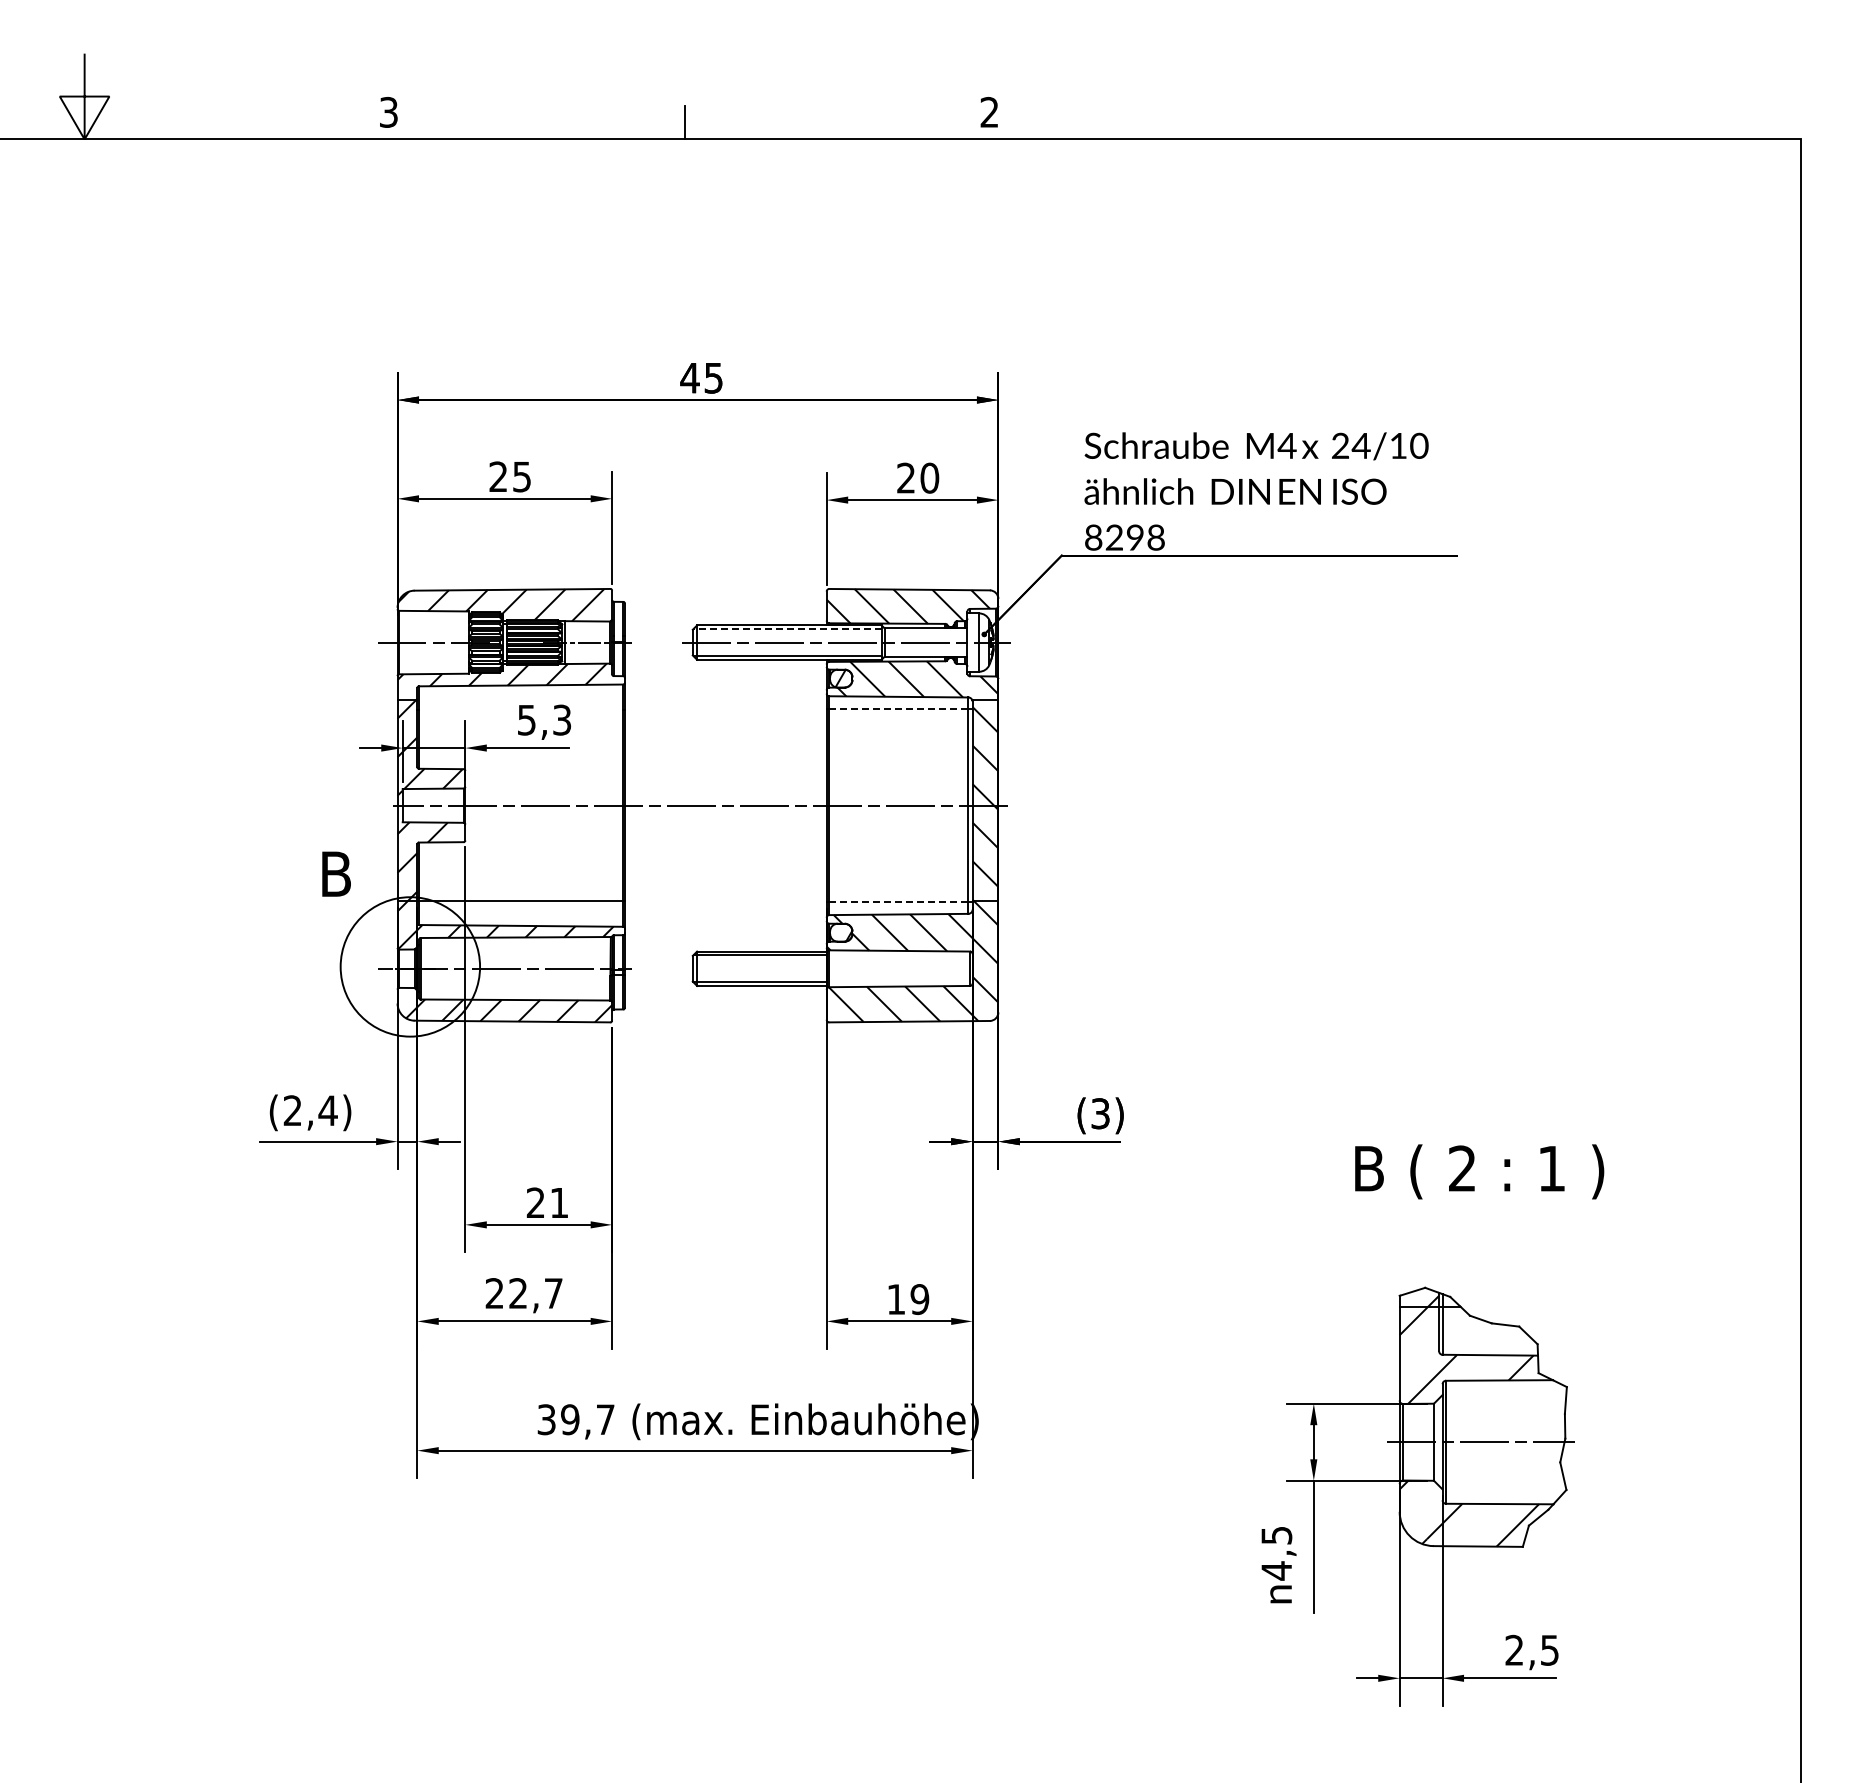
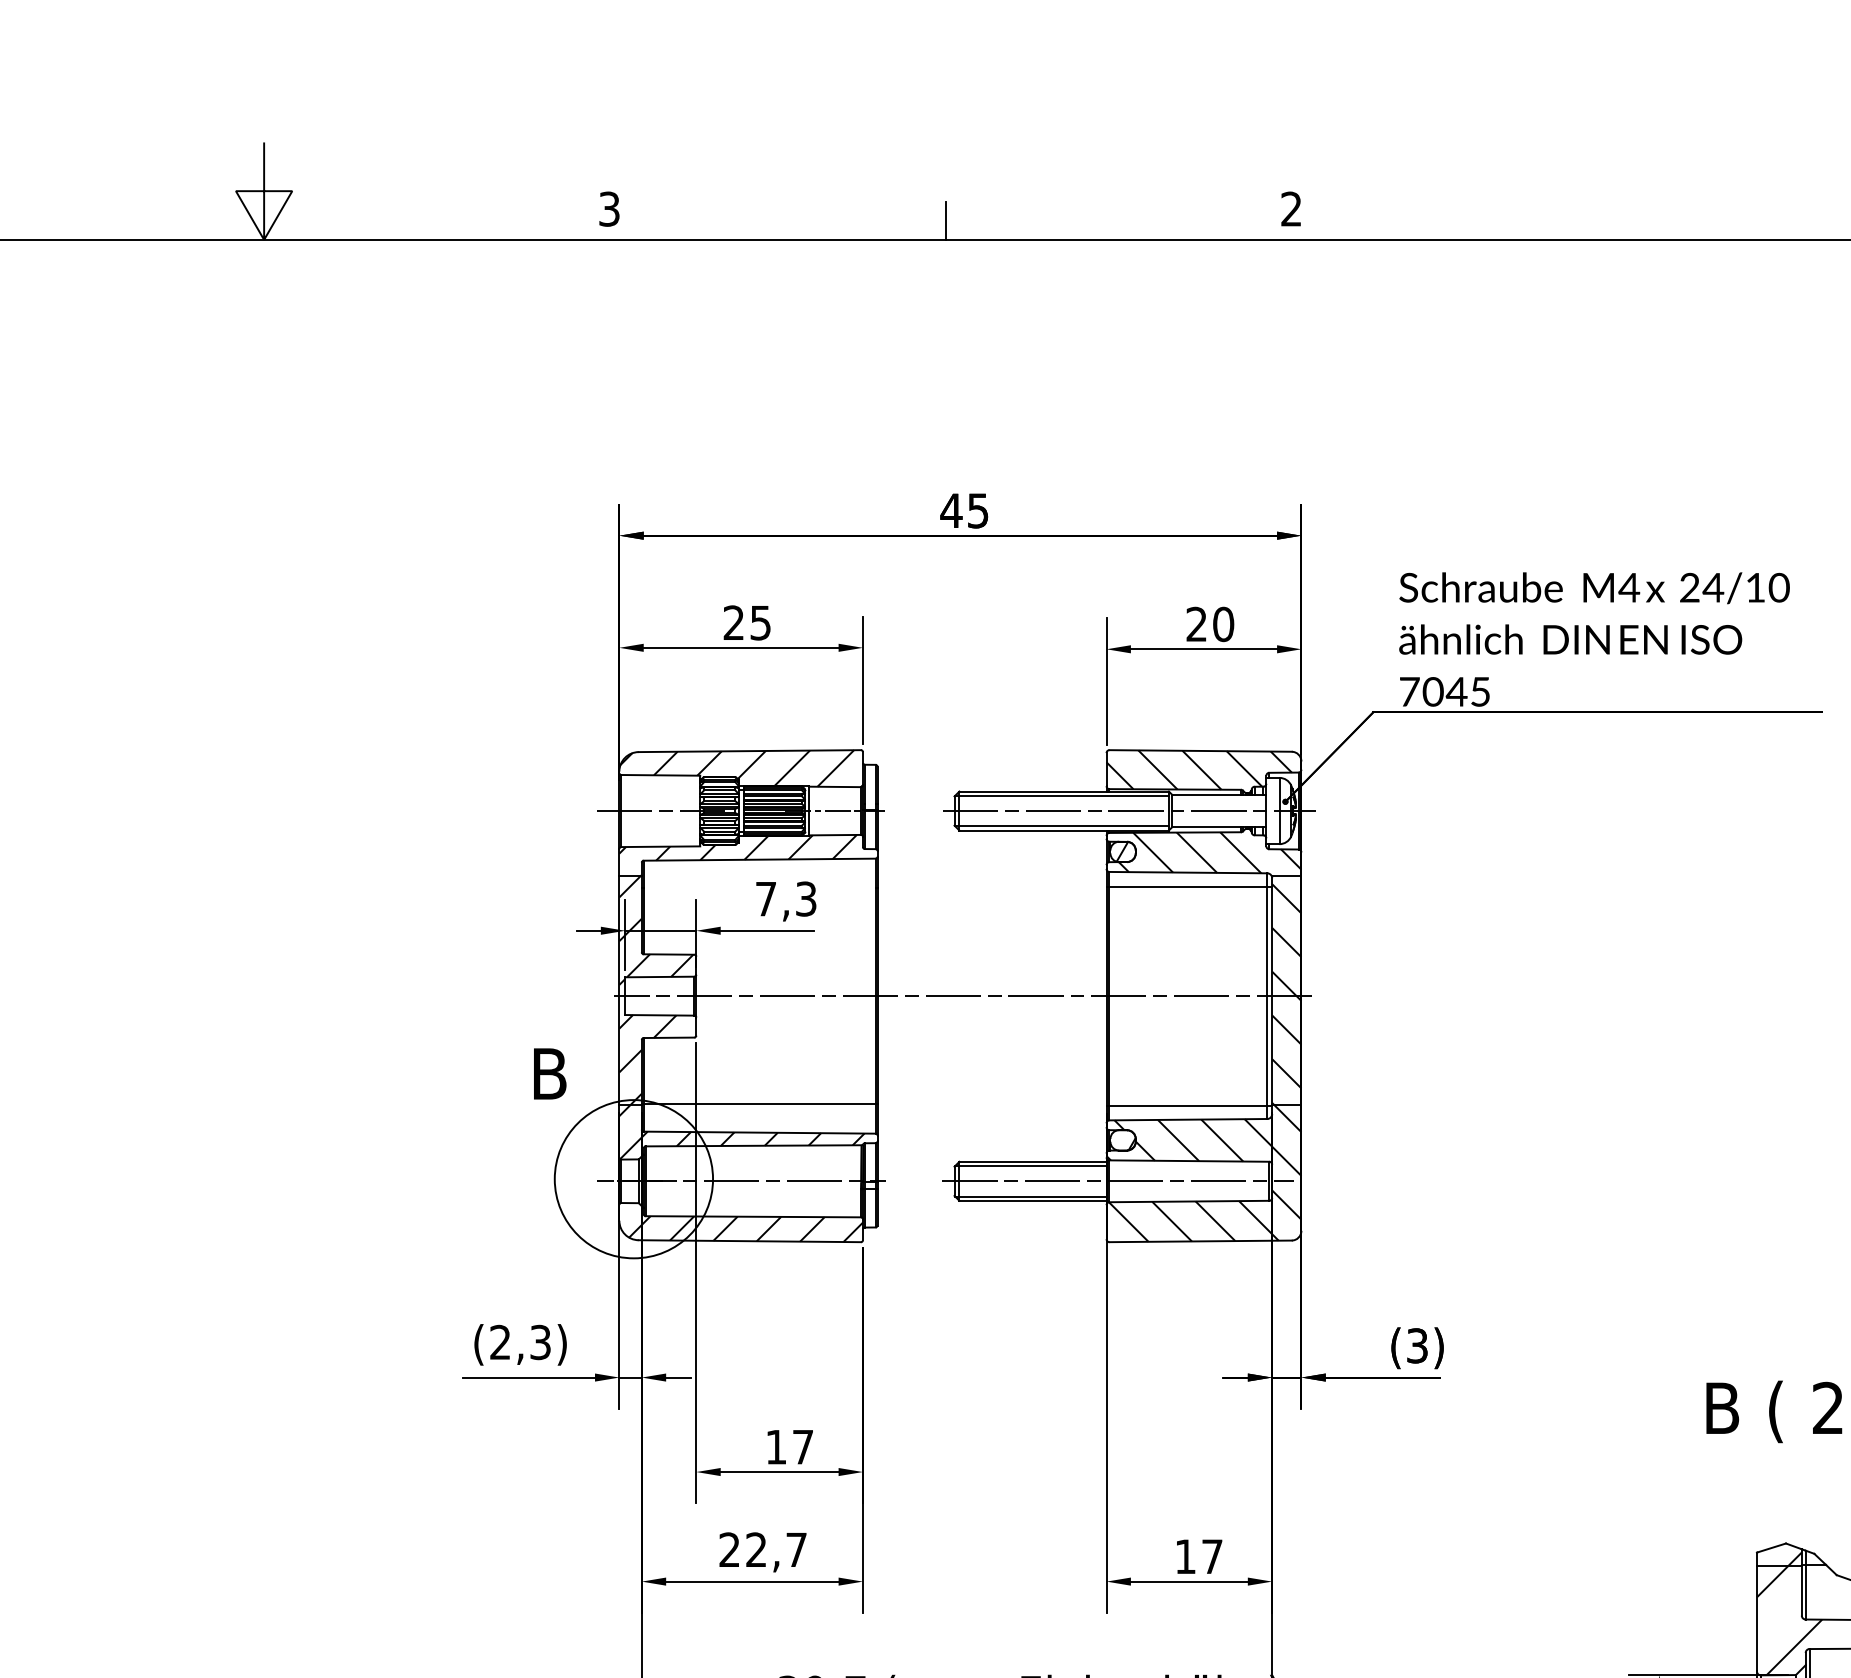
text: (1124, 537) -> (1444, 691), 8298 -> 7045
line: (787, 629) -> (1062, 796), dashed -> solid
line: (898, 709) -> (1188, 886), dashed -> solid
text: (526, 720) -> (765, 899), 5,3 -> 7,3
line: (898, 902) -> (1188, 1106), dashed -> solid
line: (836, 968) -> (1117, 1181), added
text: (327, 1110) -> (539, 1342), (2,4) -> (2,3)
text: (547, 1202) -> (789, 1446), 21 -> 17
text: (919, 1299) -> (1211, 1556), 19 -> 17

